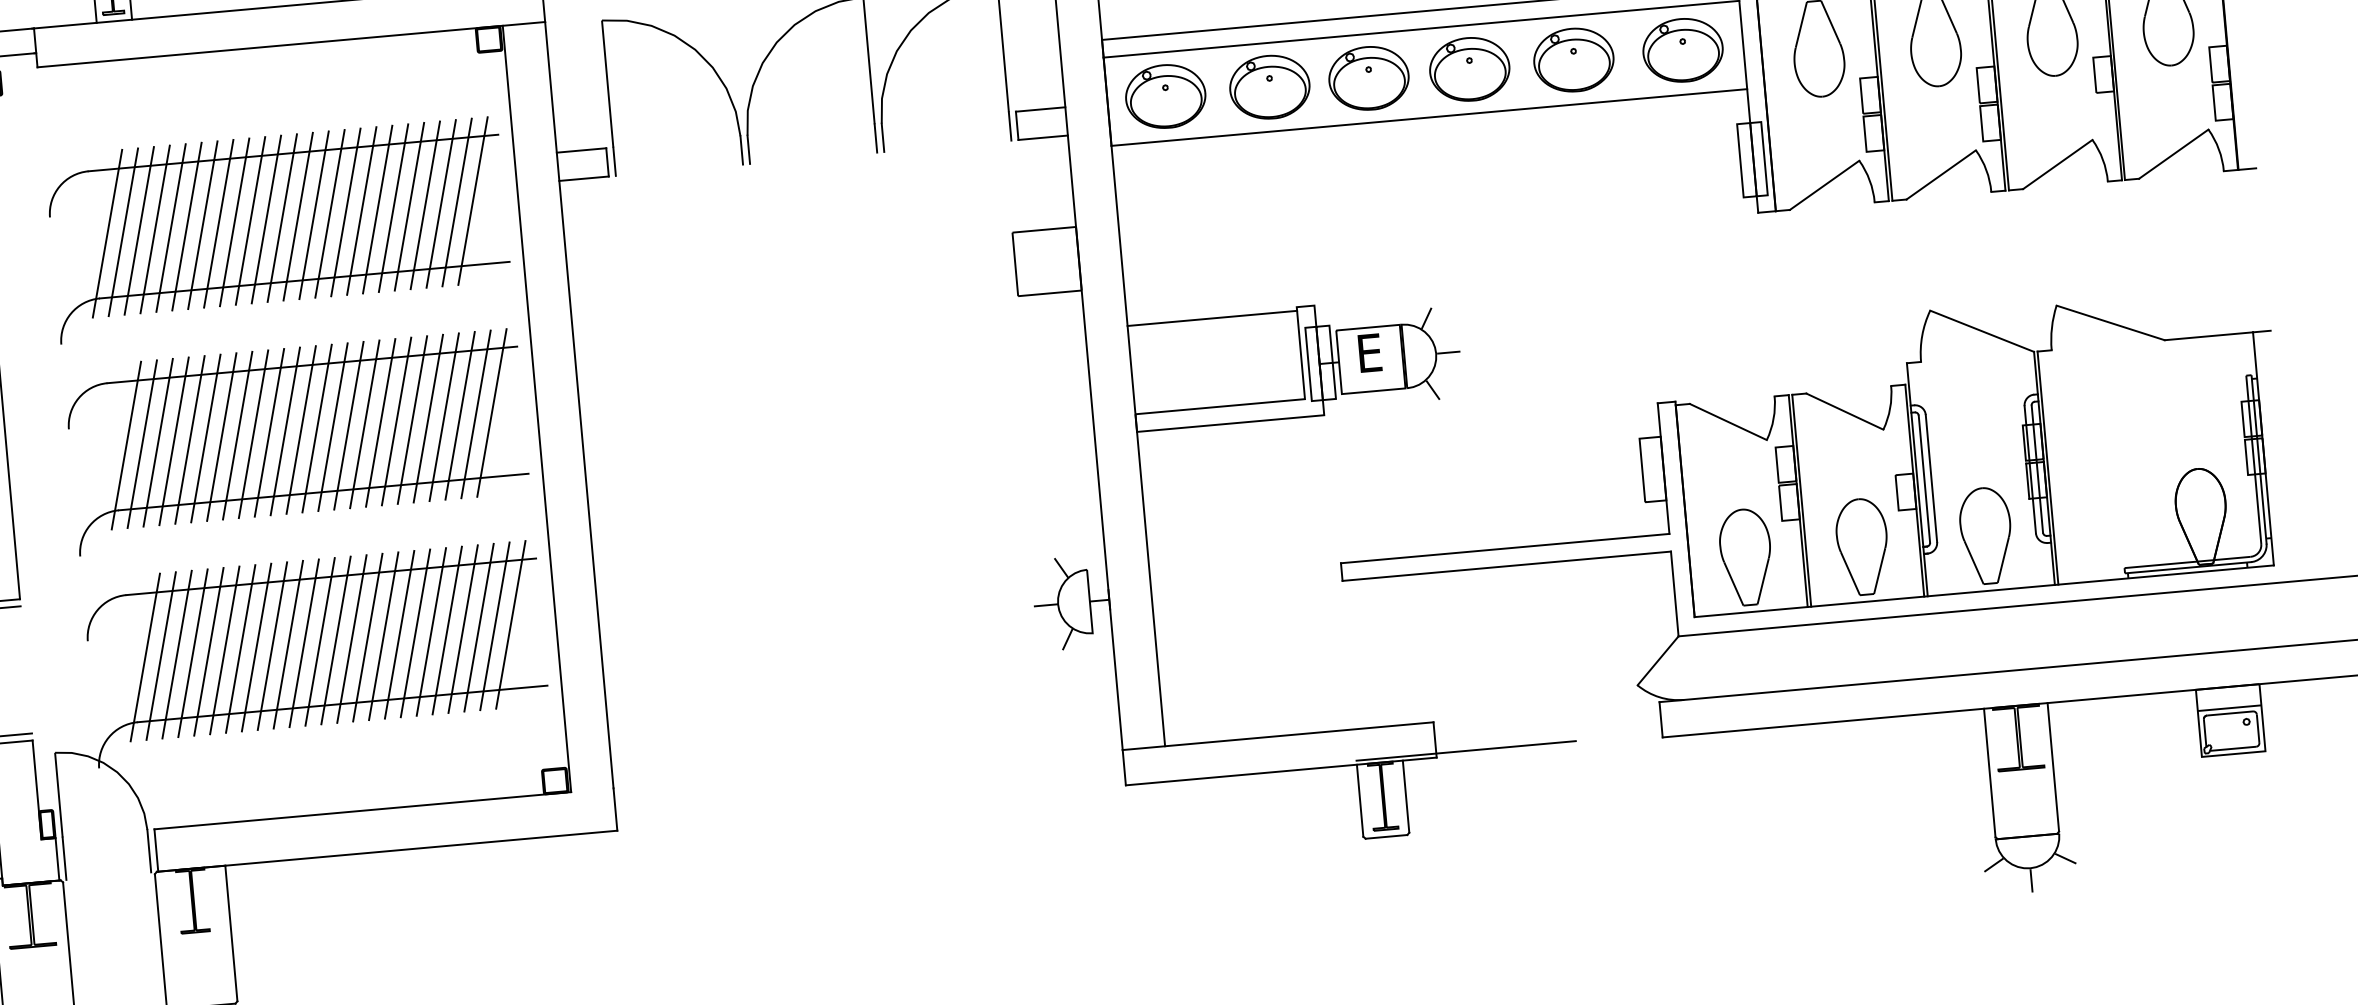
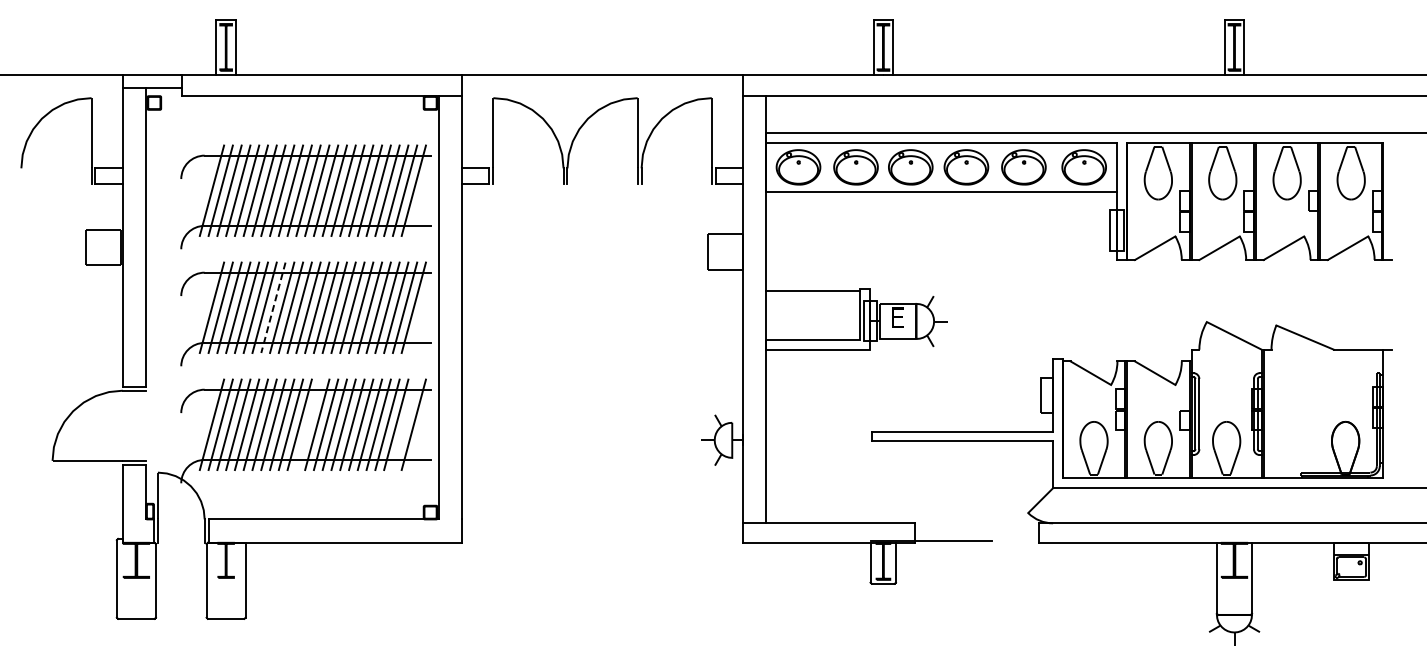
line: (237, 435) -> (273, 307), solid -> dashed
line: (493, 625) -> (404, 424), removed
line: (320, 641) -> (308, 424), removed

